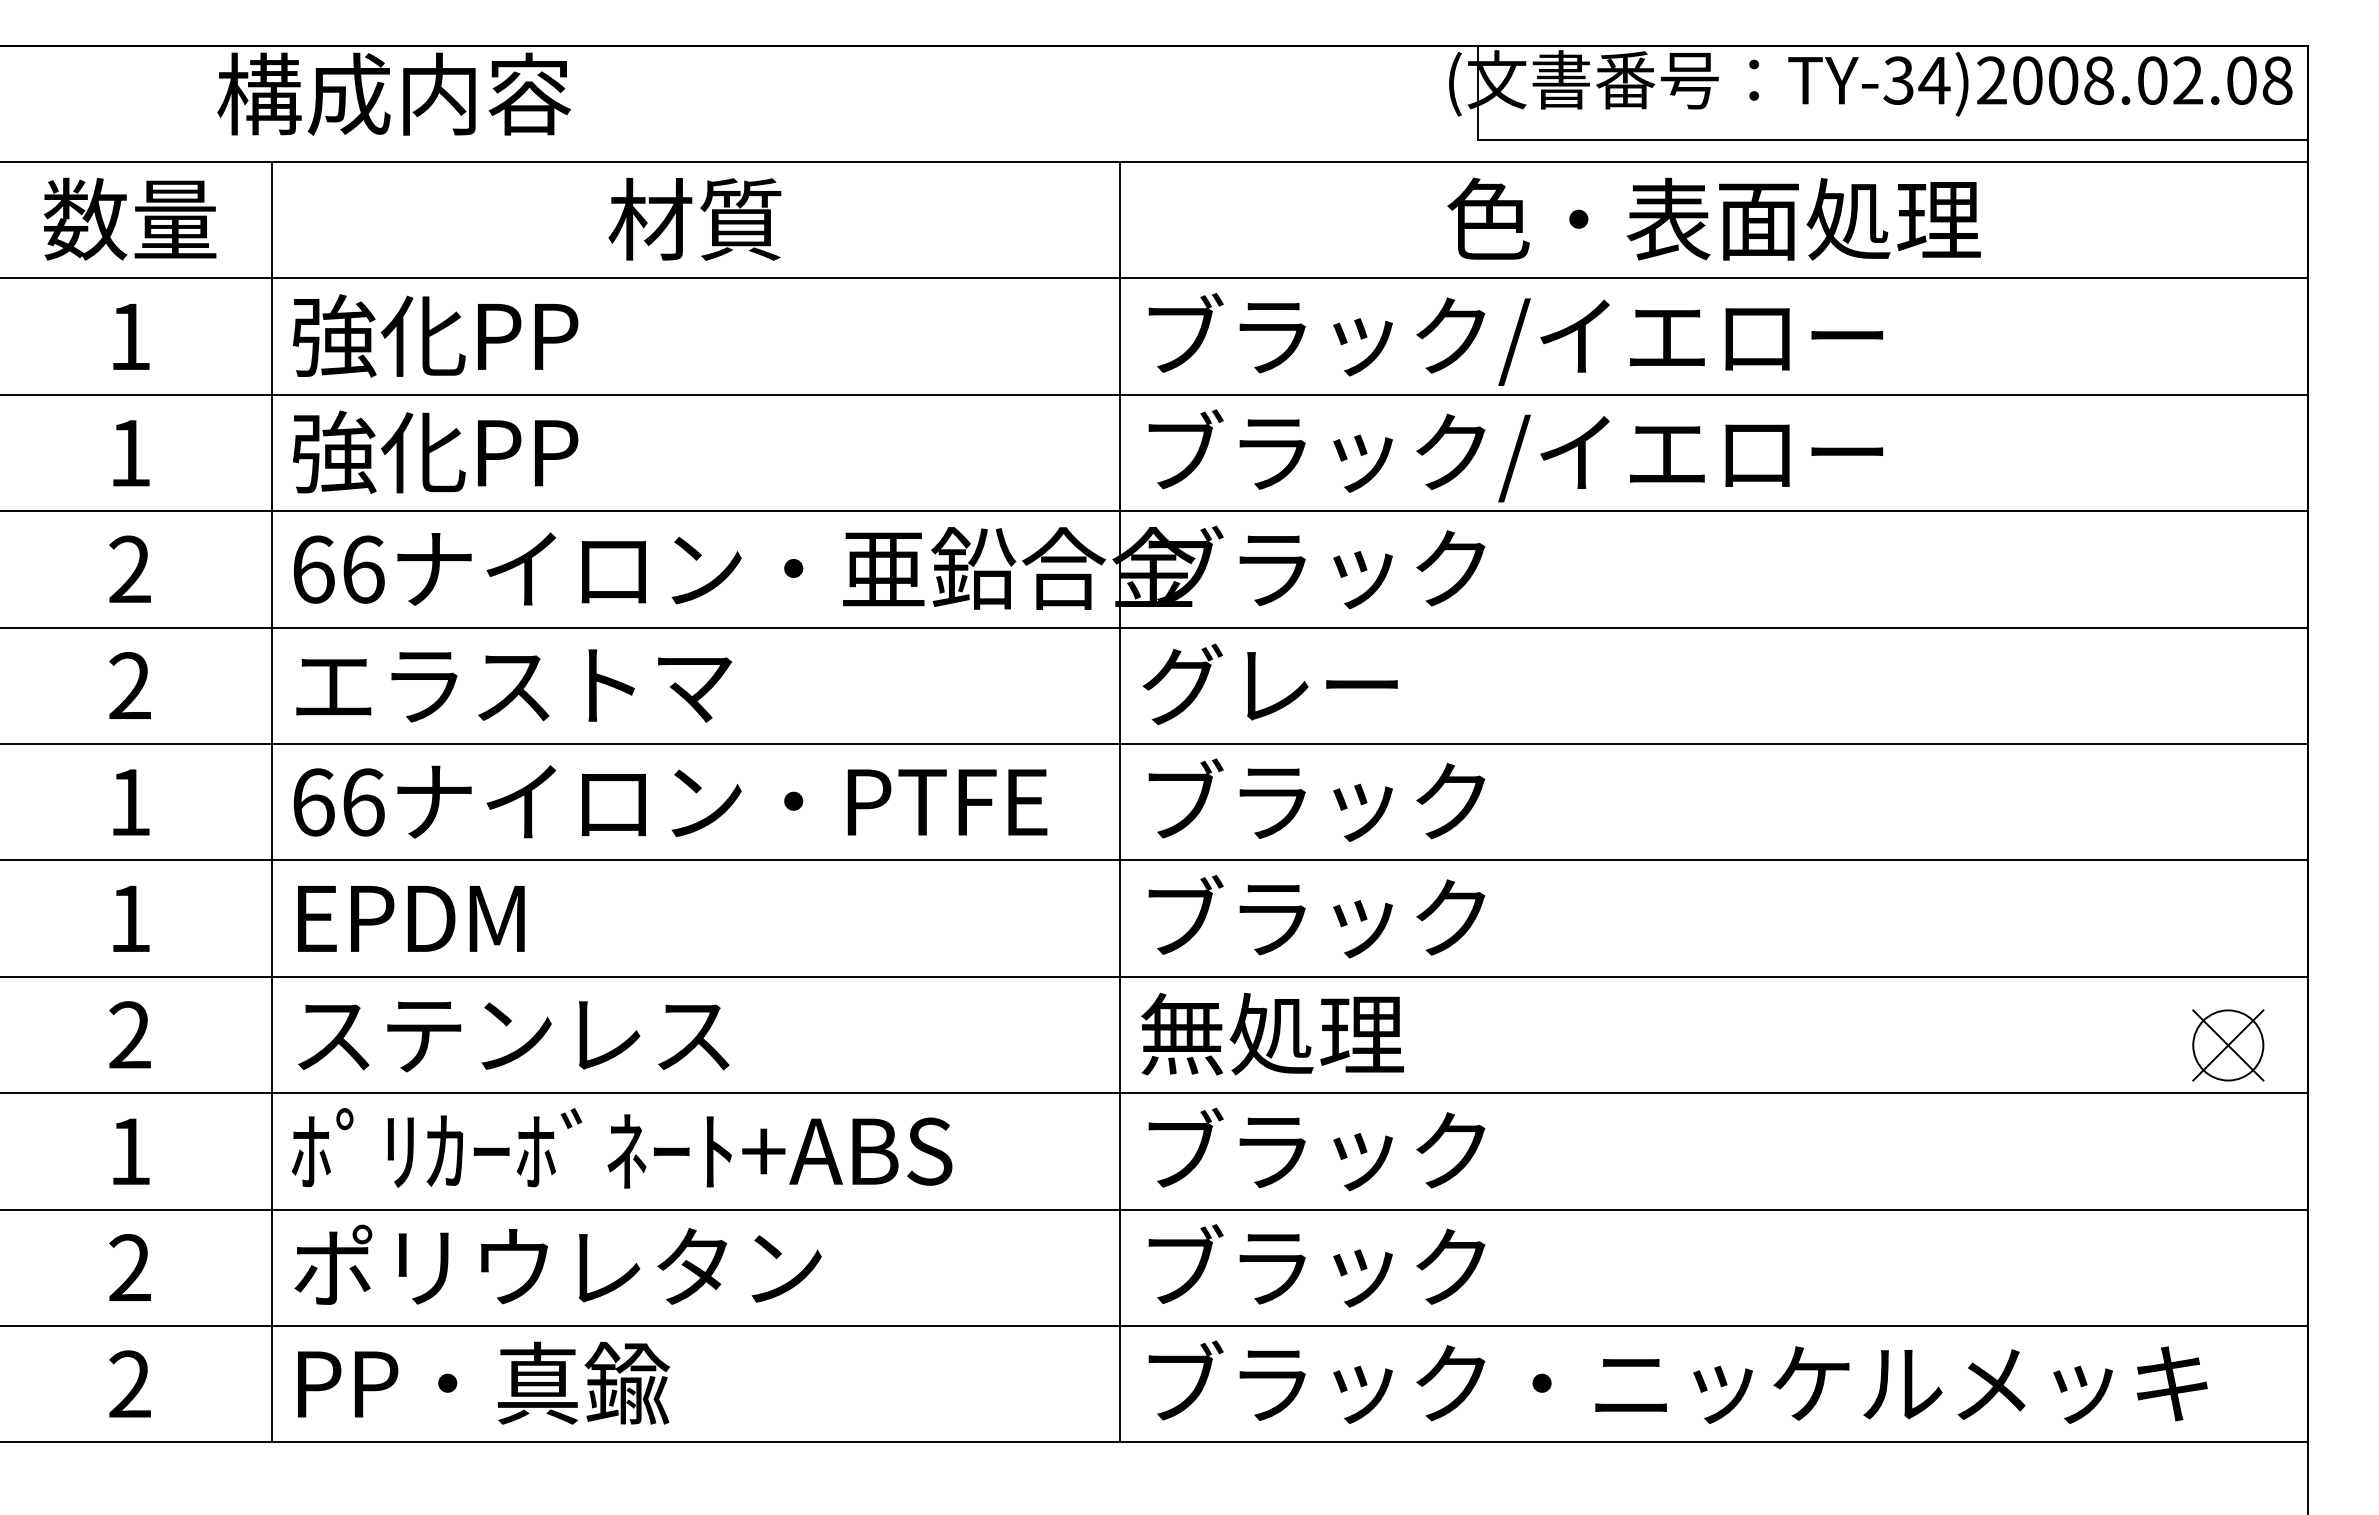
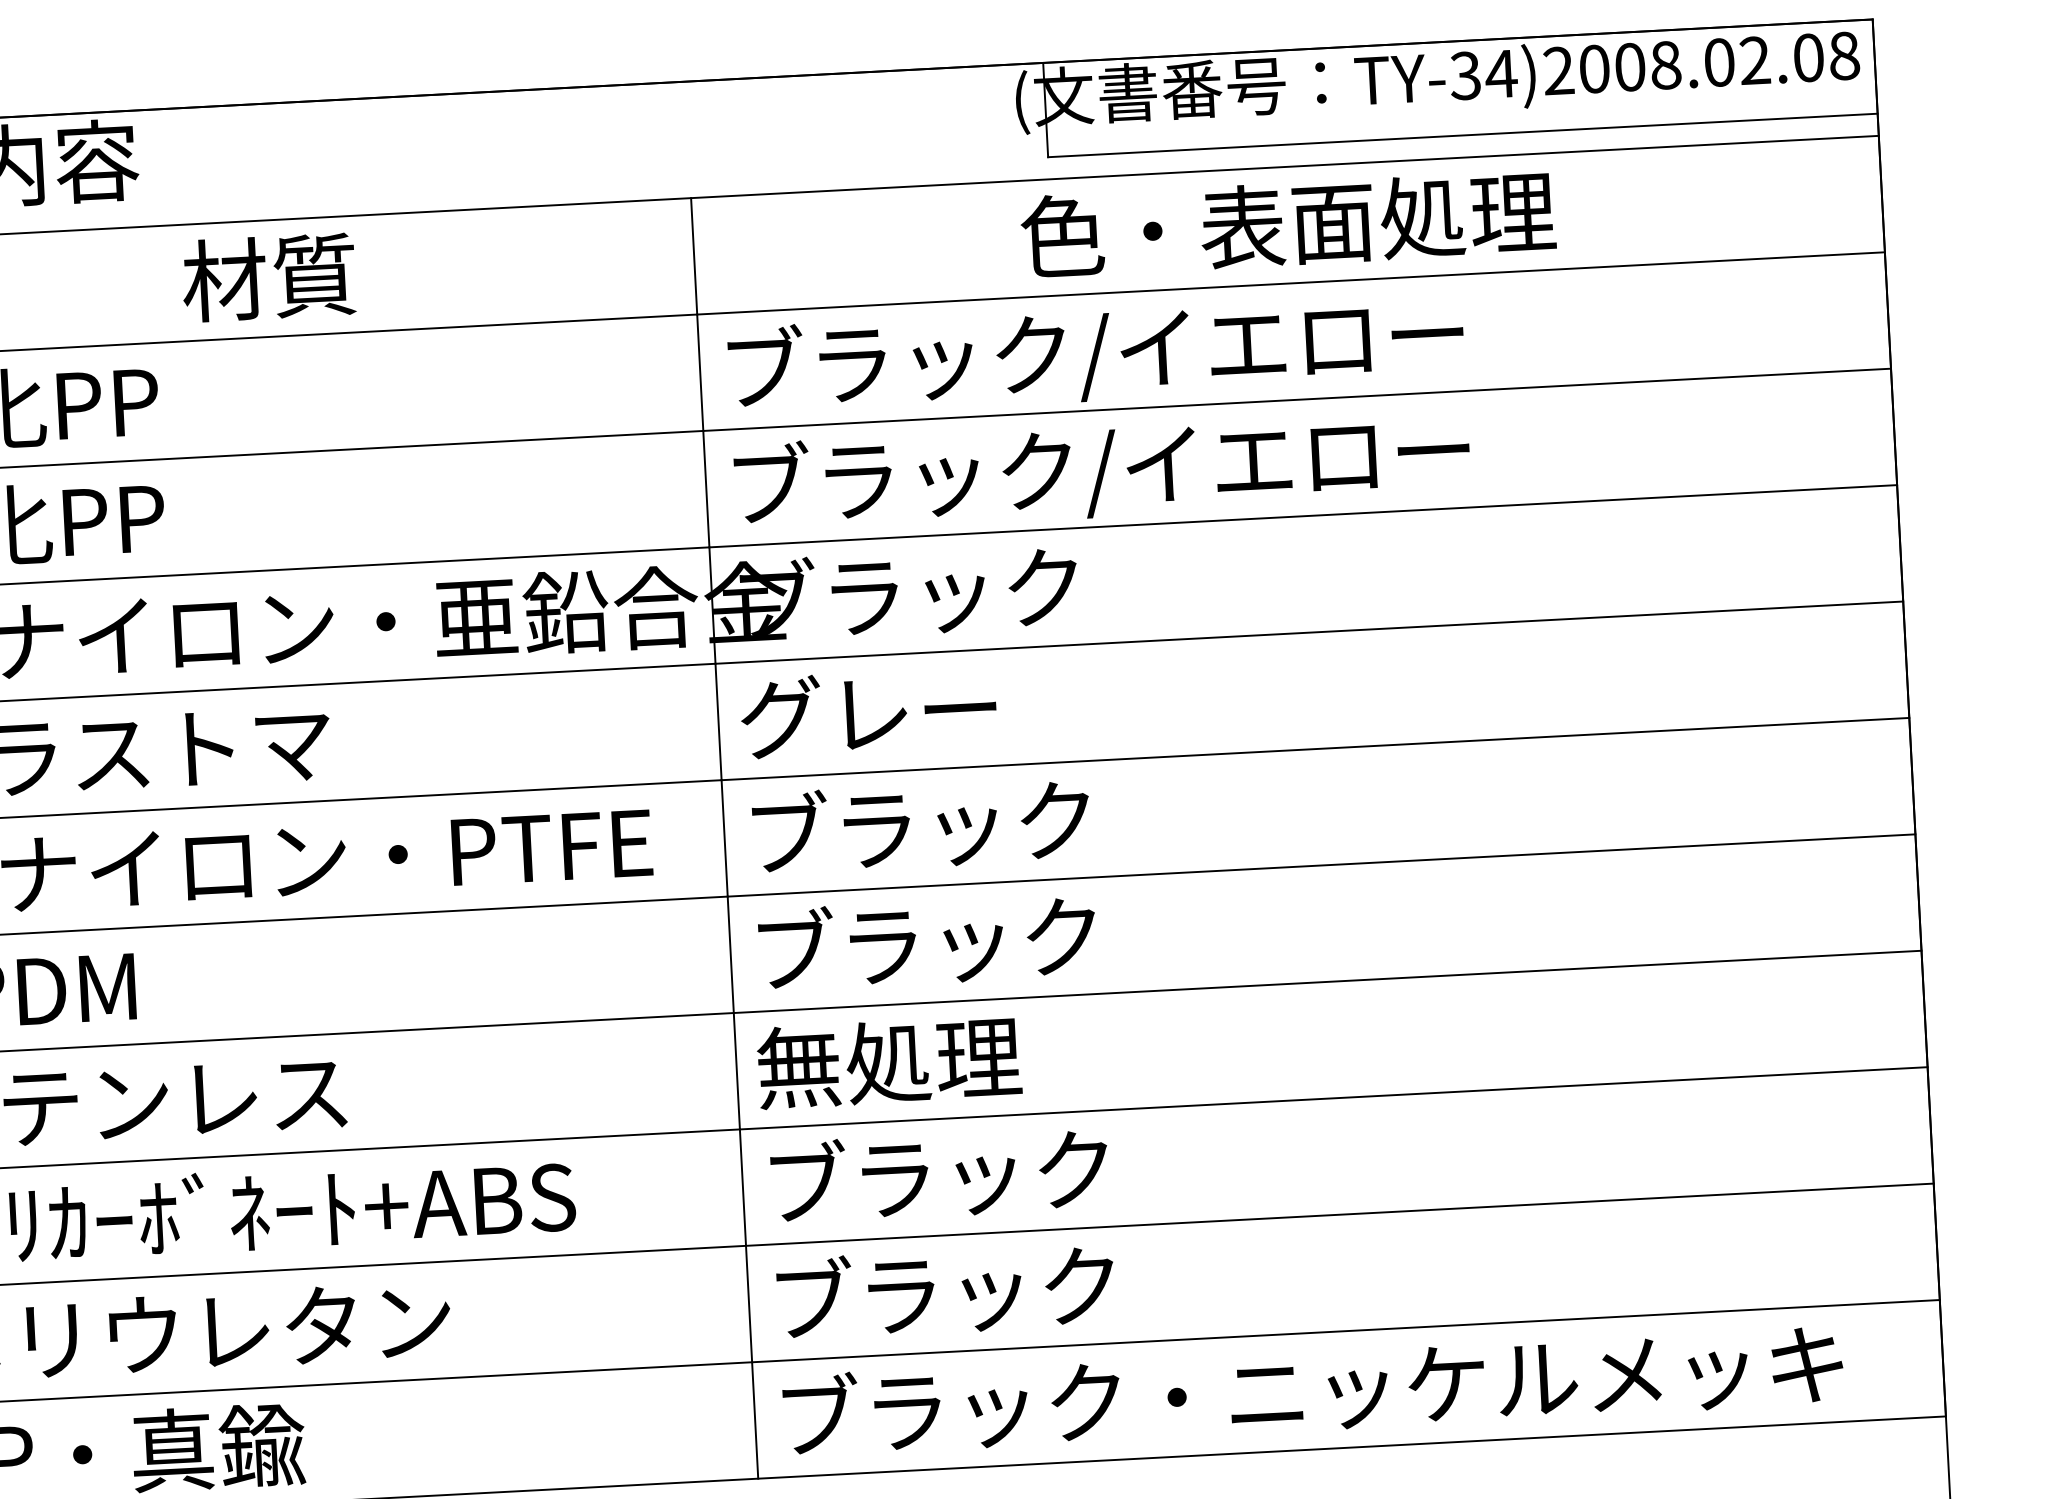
part: (2228, 1045) -> (1845, 1023), removed

